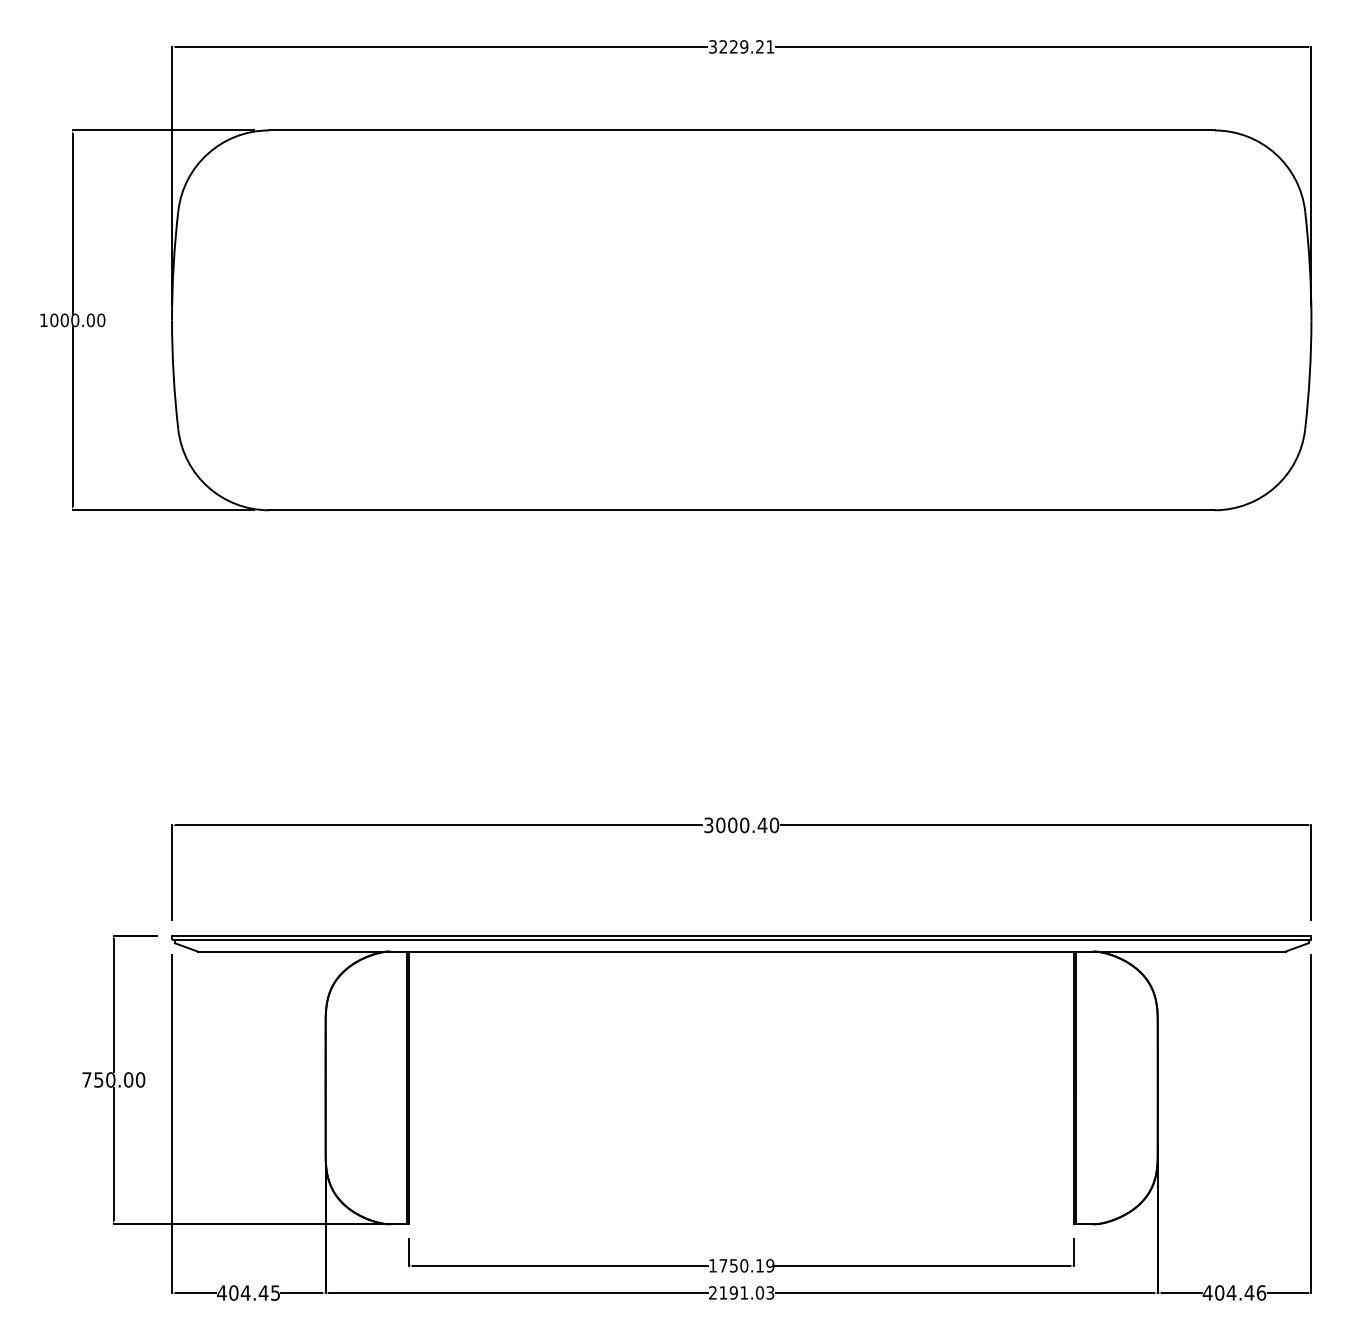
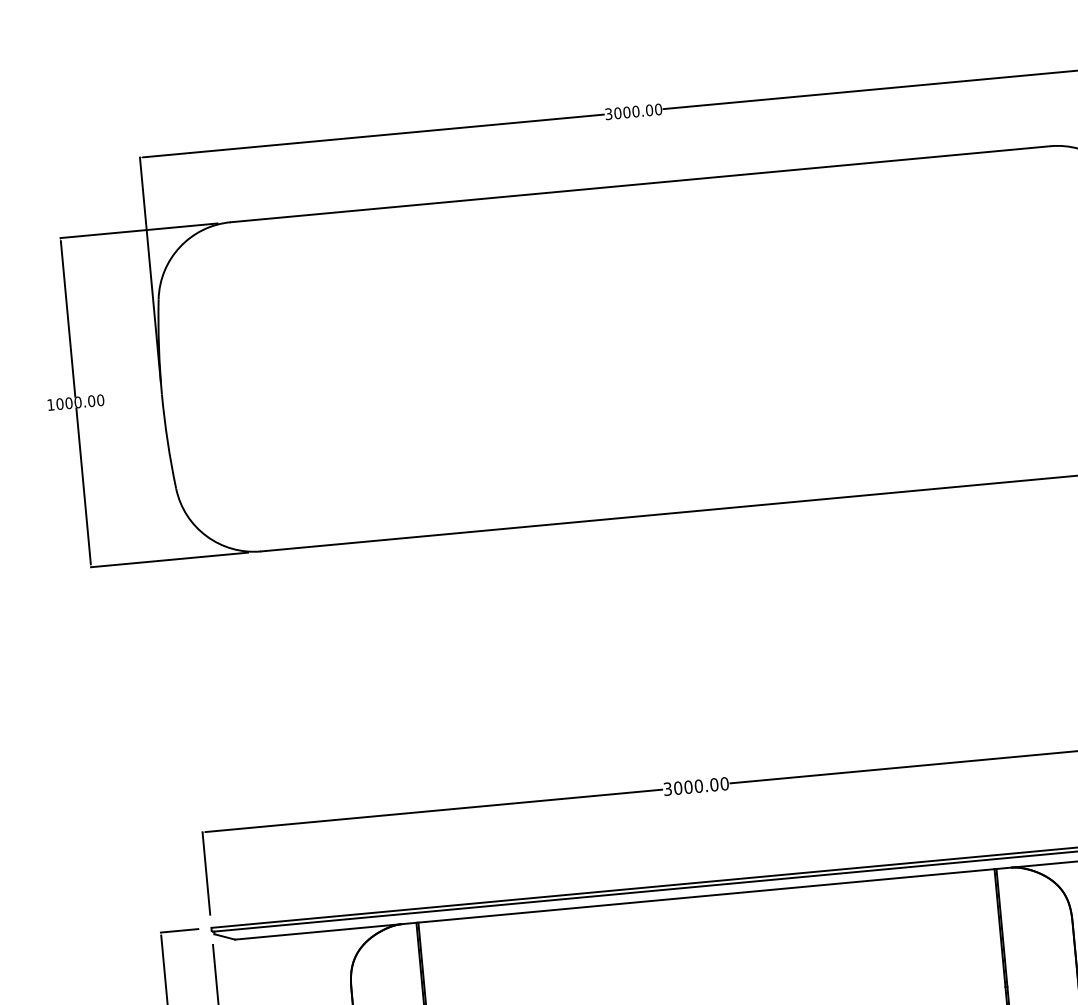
text: (746, 46) -> (637, 111), 3229.21 -> 3000.00
text: (762, 825) -> (714, 784), 3000.40 -> 3000.00

